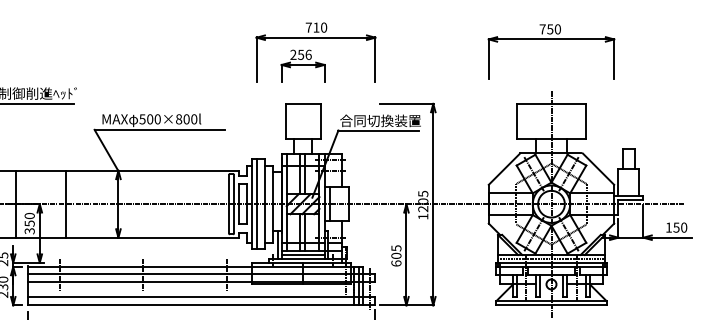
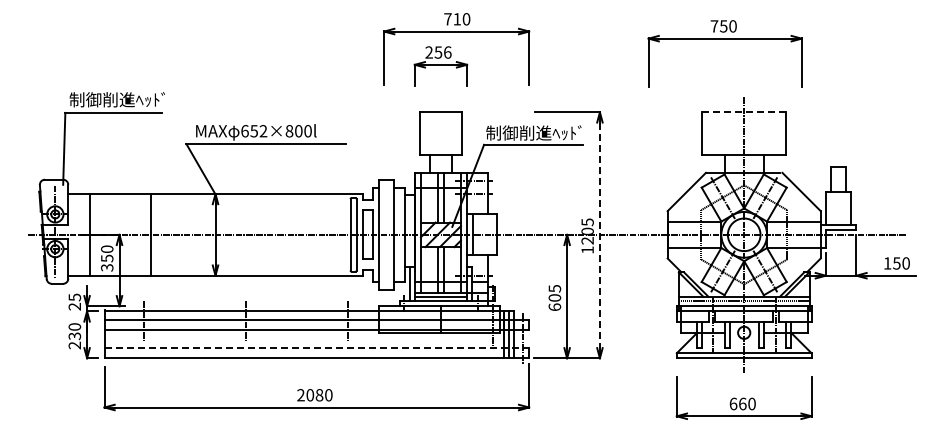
part: (550, 40) -> (724, 39), moved
line: (551, 104) -> (744, 112), solid -> dashed
text: (150, 119) -> (254, 131), 500×800l -> 652×800l
text: (380, 120) -> (535, 132), 合同切換装置 -> 制御削進ﾍｯﾄﾞ
line: (256, 203) -> (384, 234), removed
line: (432, 204) -> (599, 235), solid -> dashed
line: (201, 297) -> (317, 348), solid -> dashed

